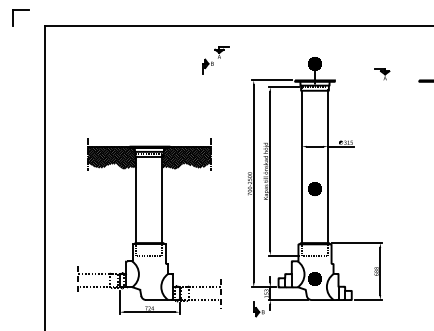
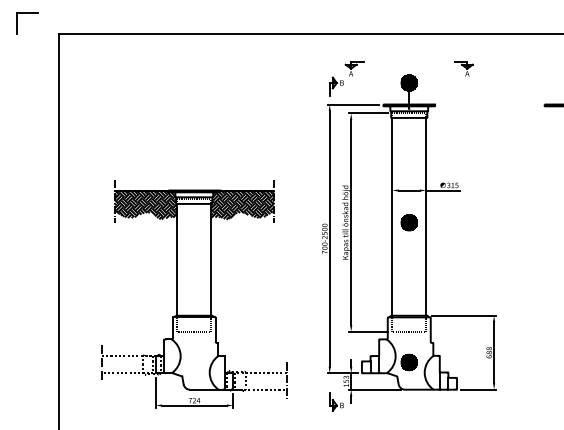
part: (215, 60) -> (346, 78), moved
part: (382, 74) -> (463, 68), moved
part: (314, 188) -> (408, 222), moved

